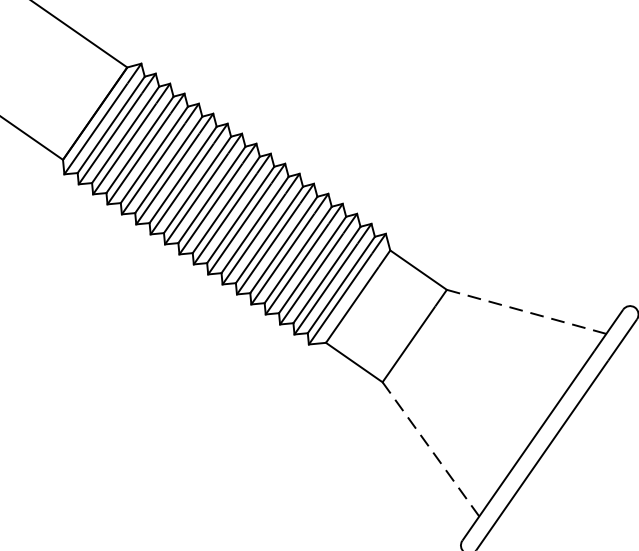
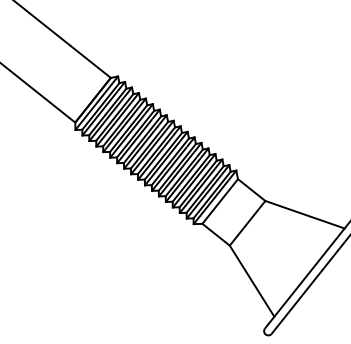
line: (527, 311) -> (305, 214), dashed -> solid
line: (431, 449) -> (252, 281), dashed -> solid

